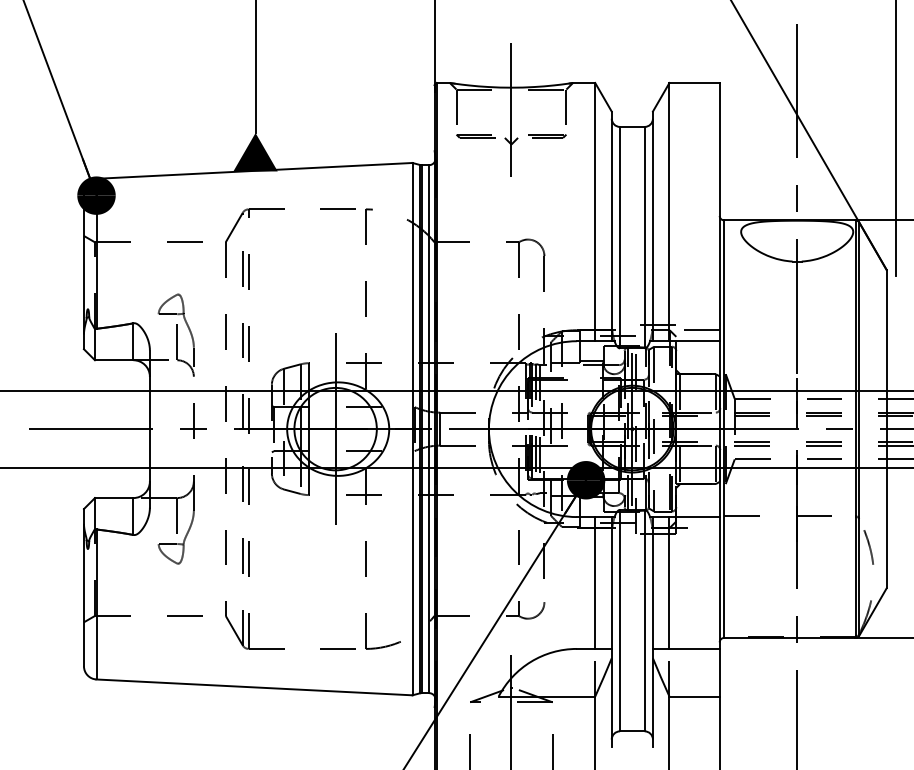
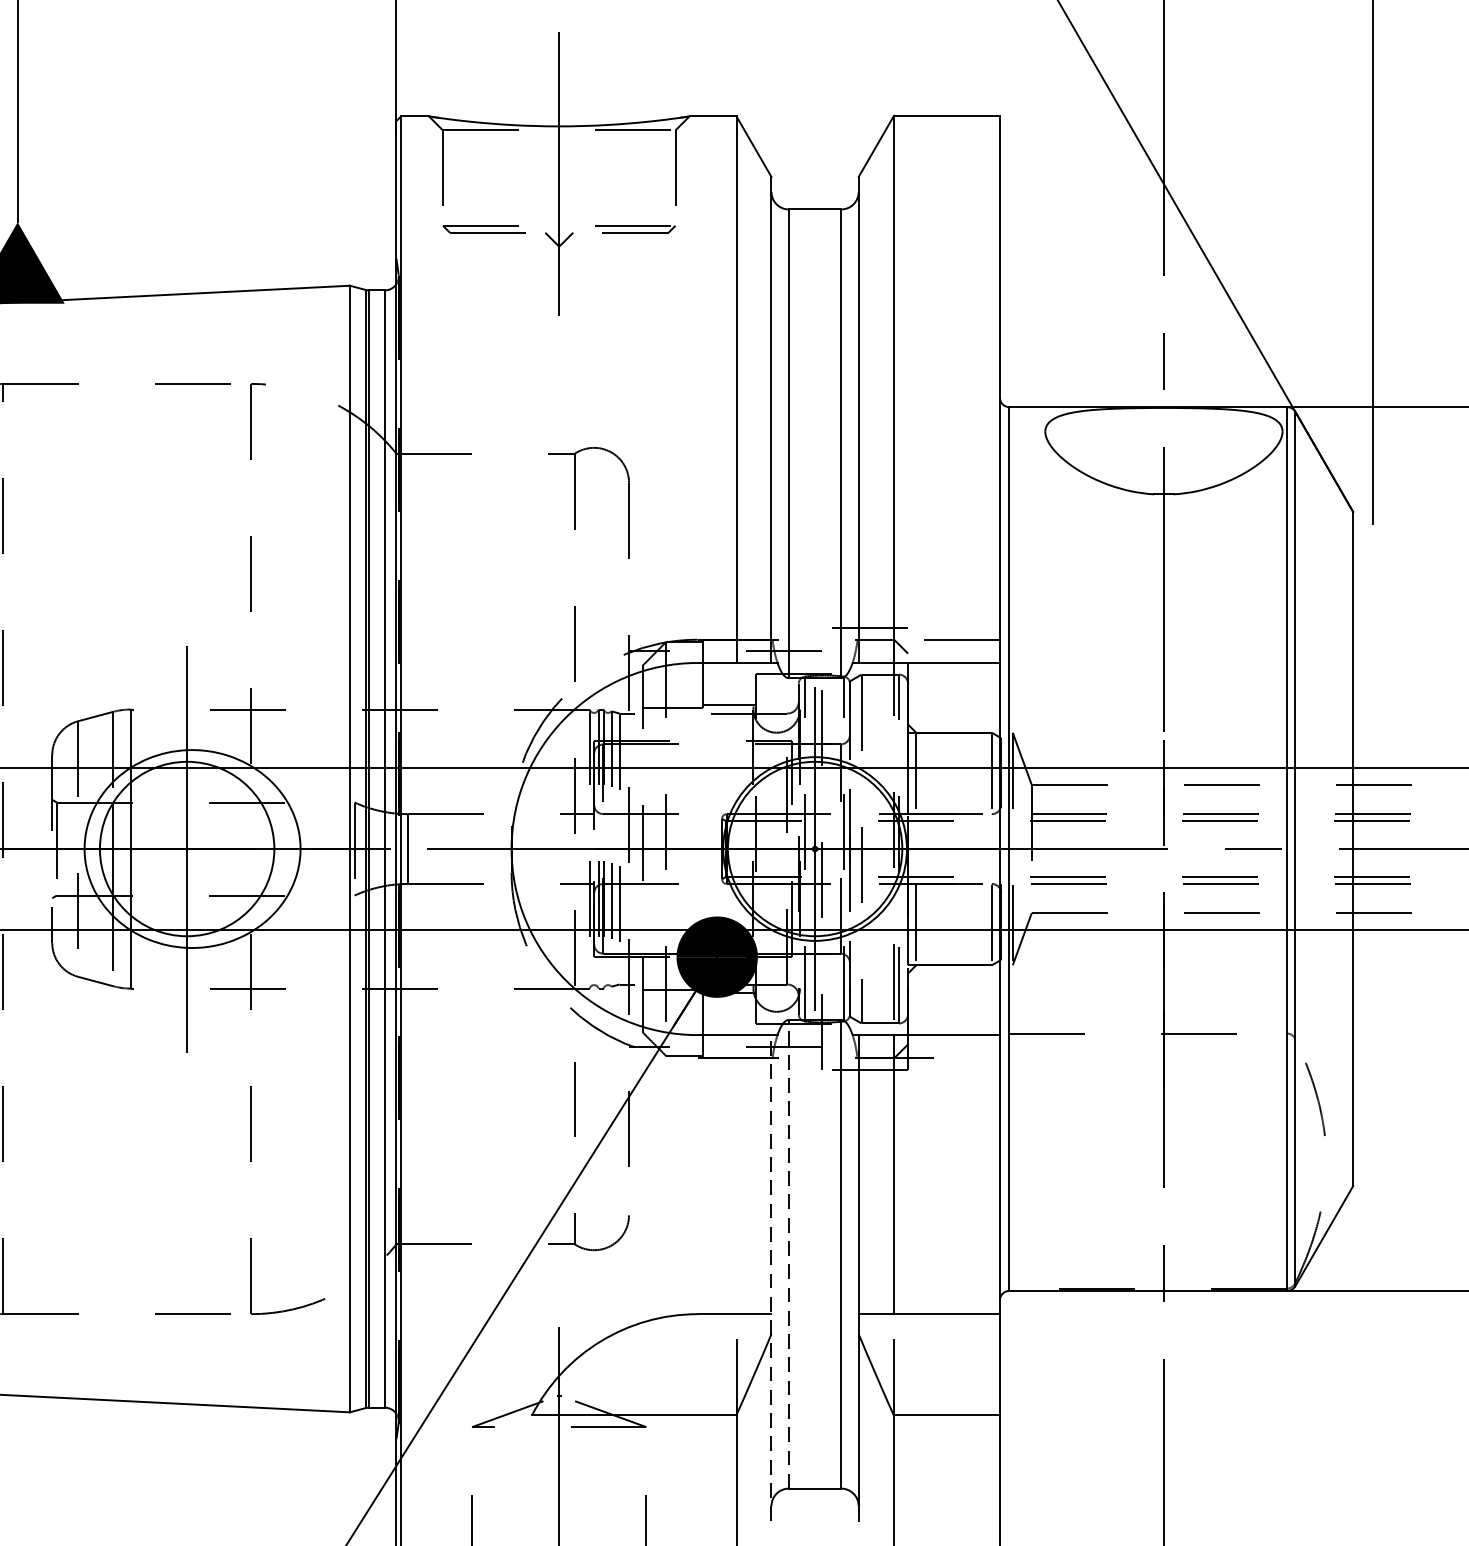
line: (595, 582) -> (737, 1173), removed
line: (619, 620) -> (787, 1253), solid -> dashed
line: (611, 631) -> (770, 1277), solid -> dashed

